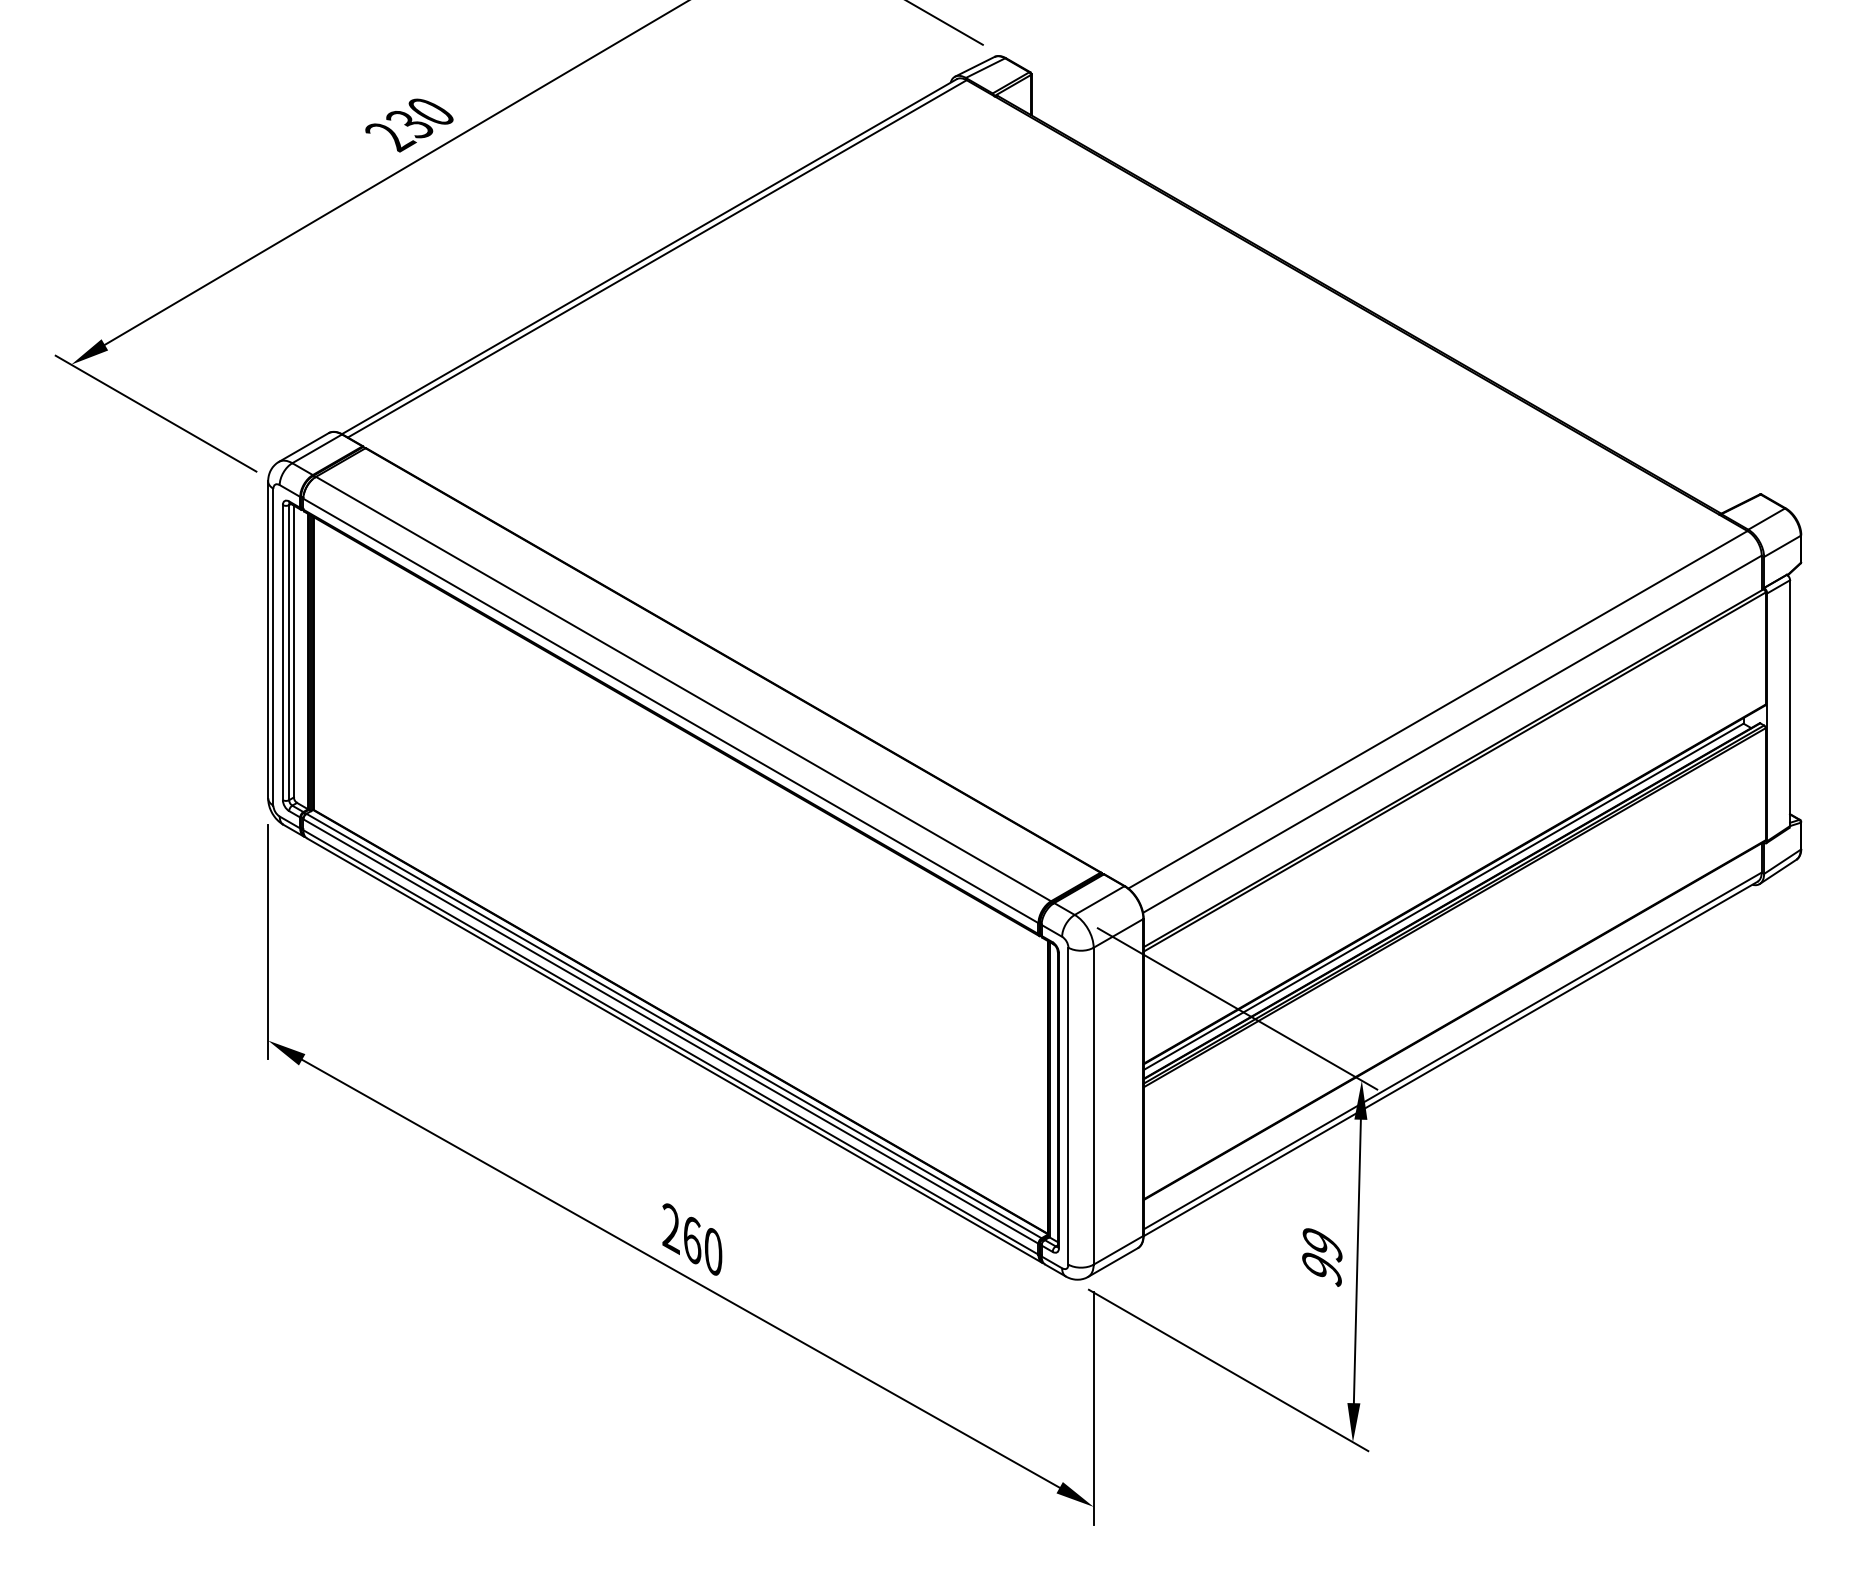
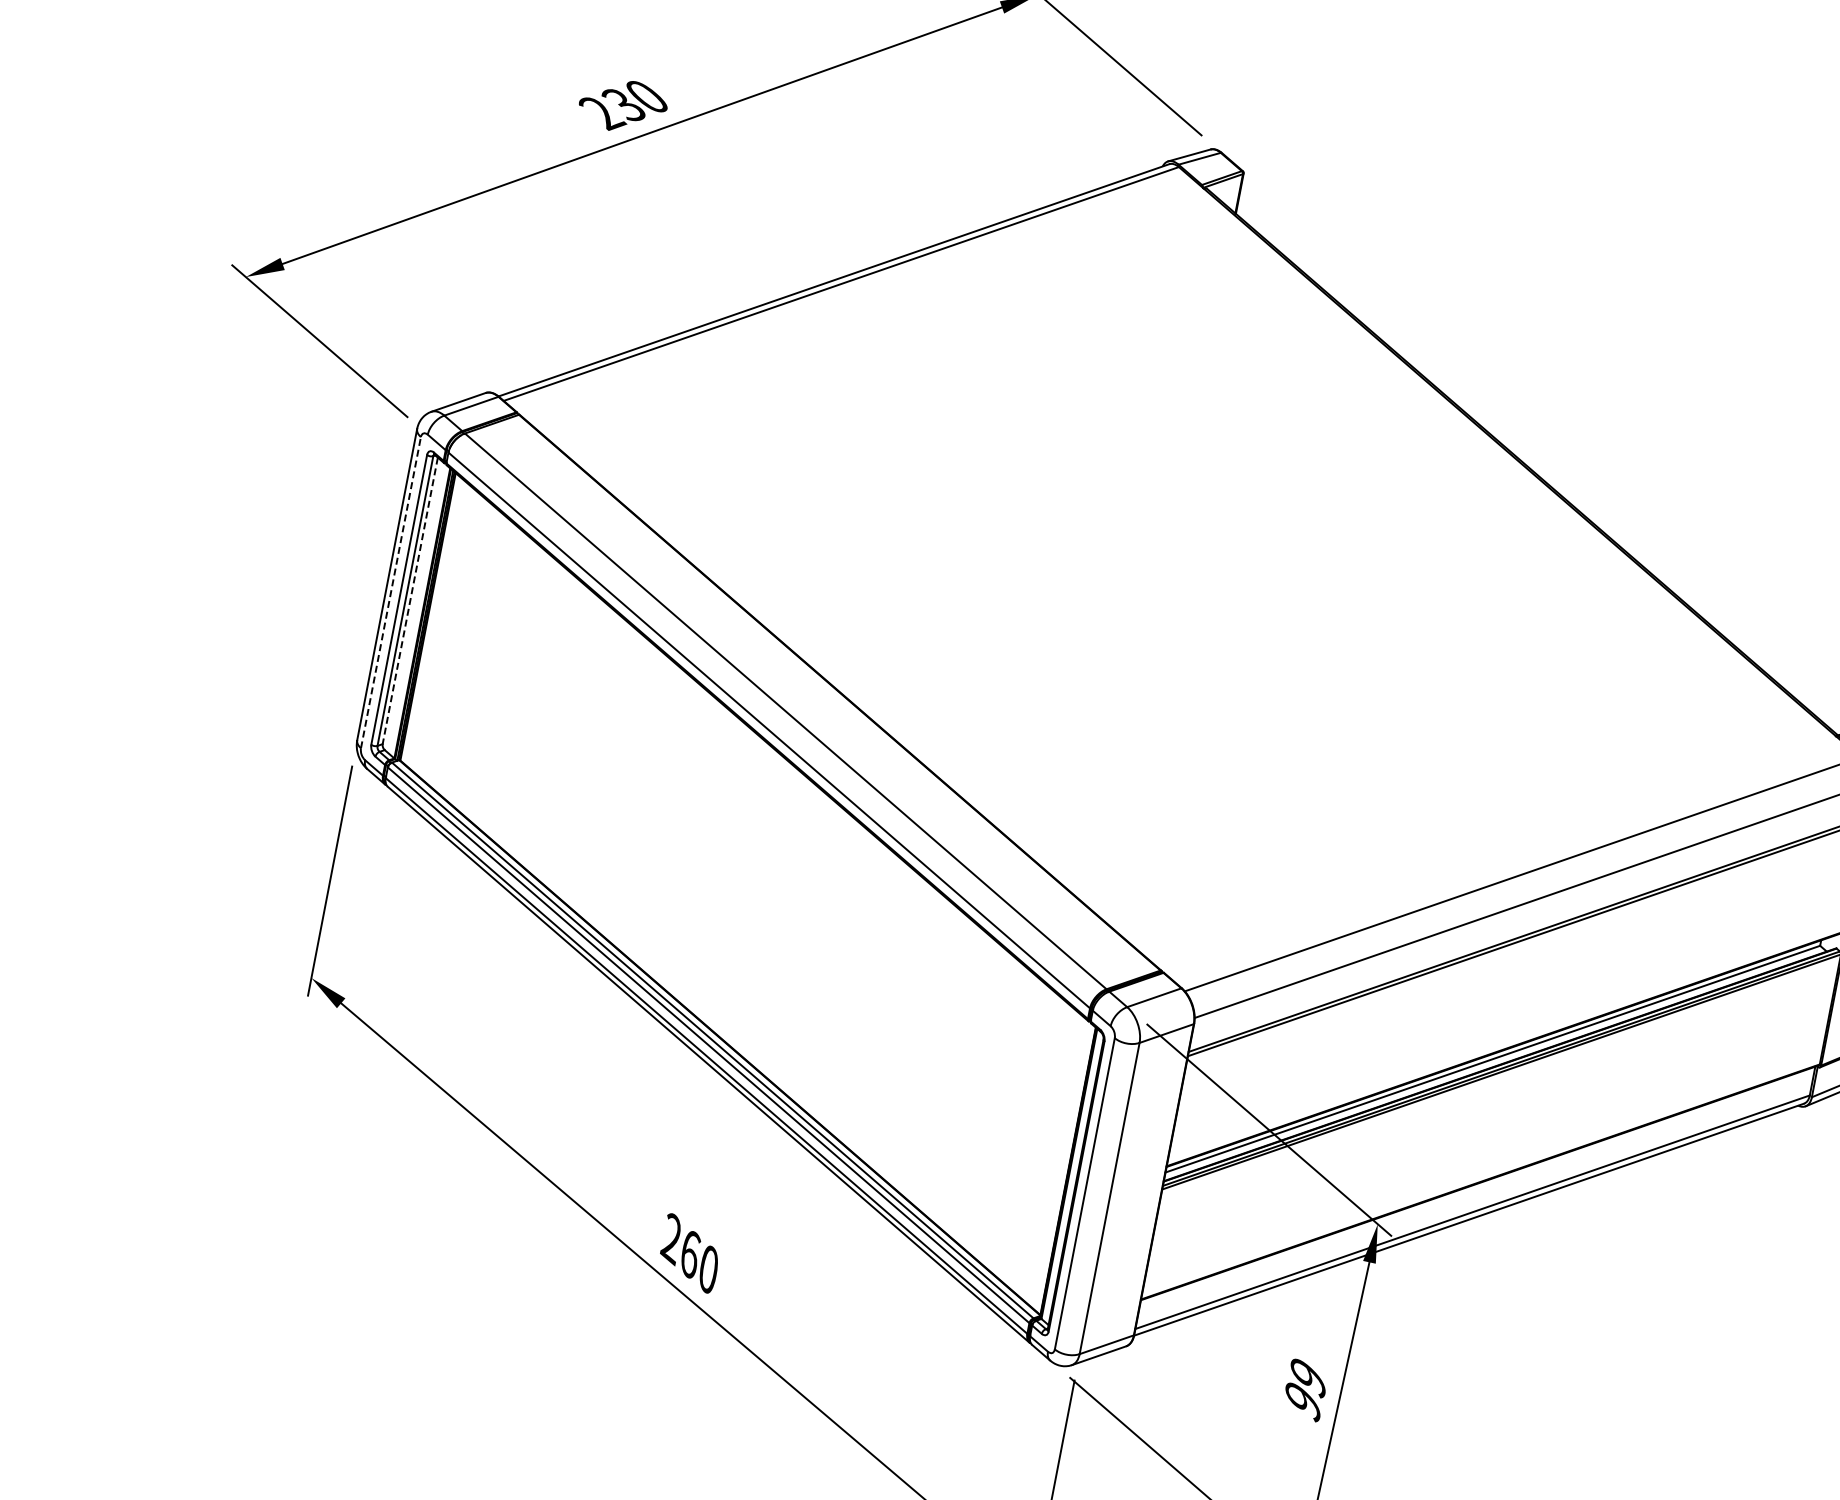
line: (273, 646) -> (391, 592), solid -> dashed
line: (293, 651) -> (409, 600), solid -> dashed

